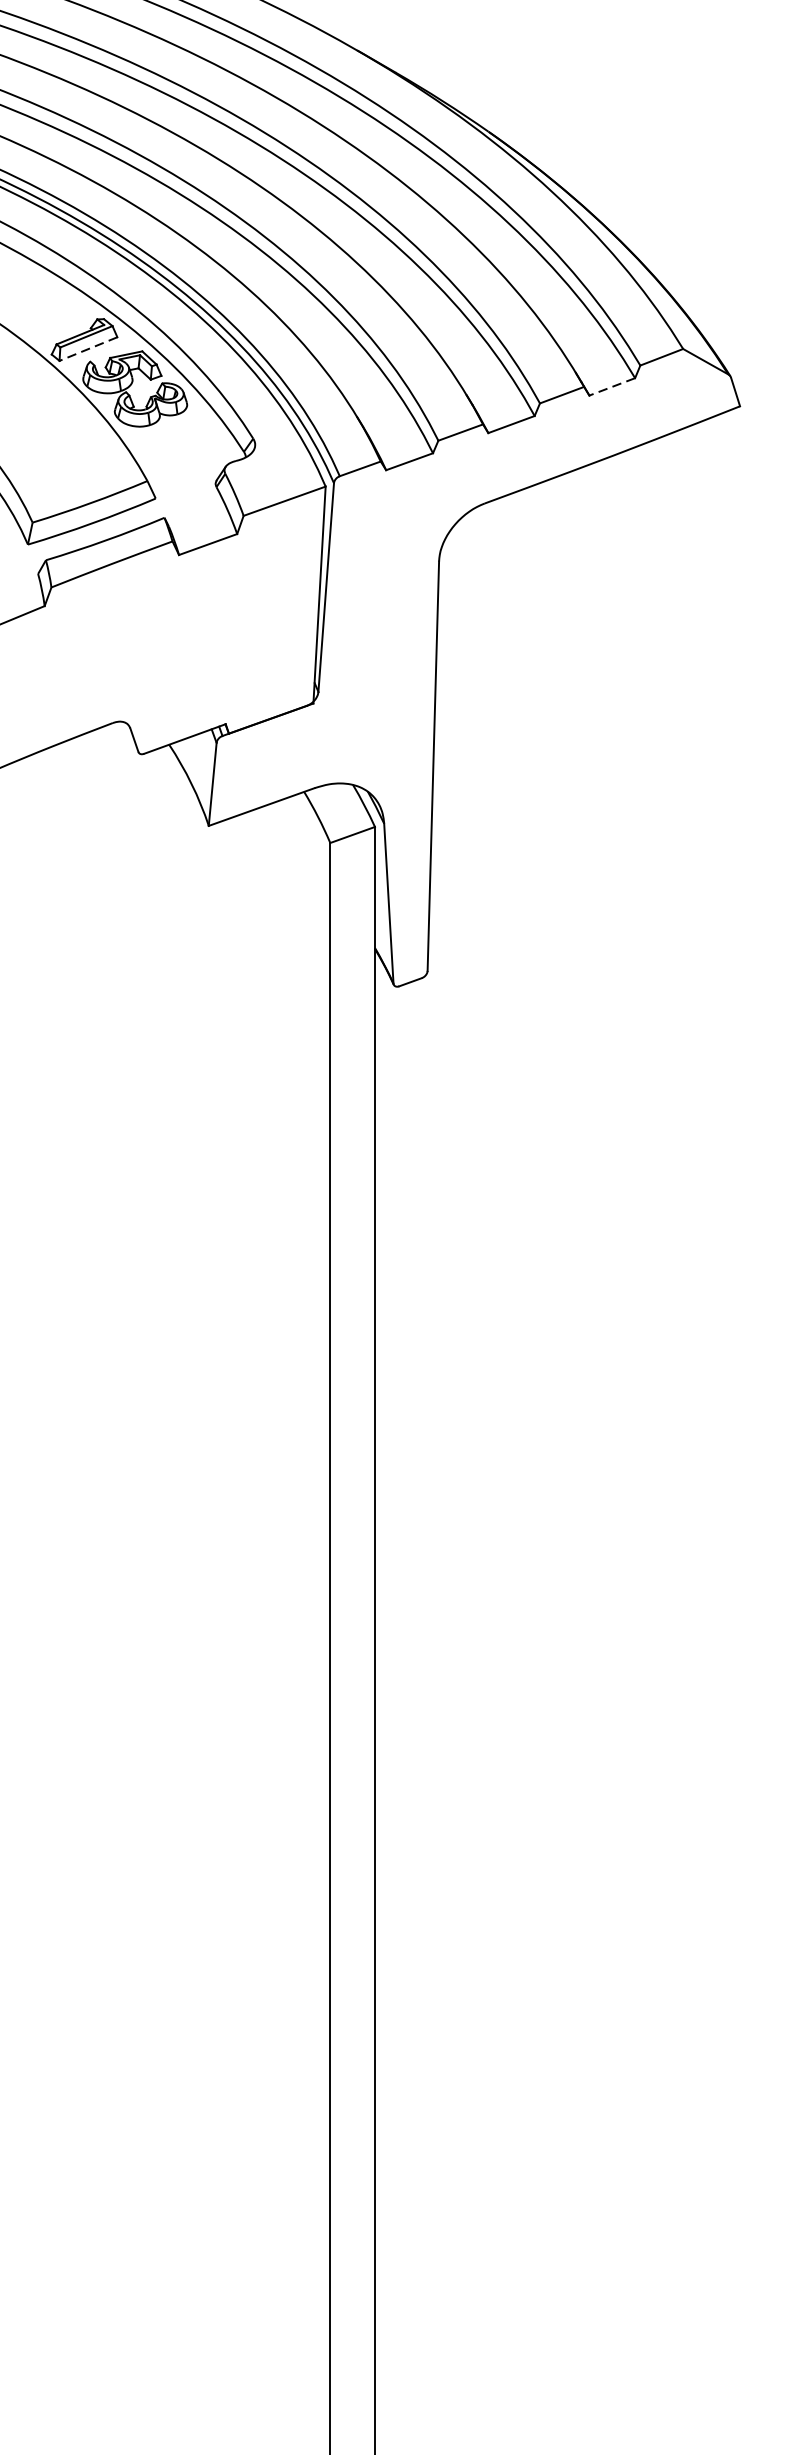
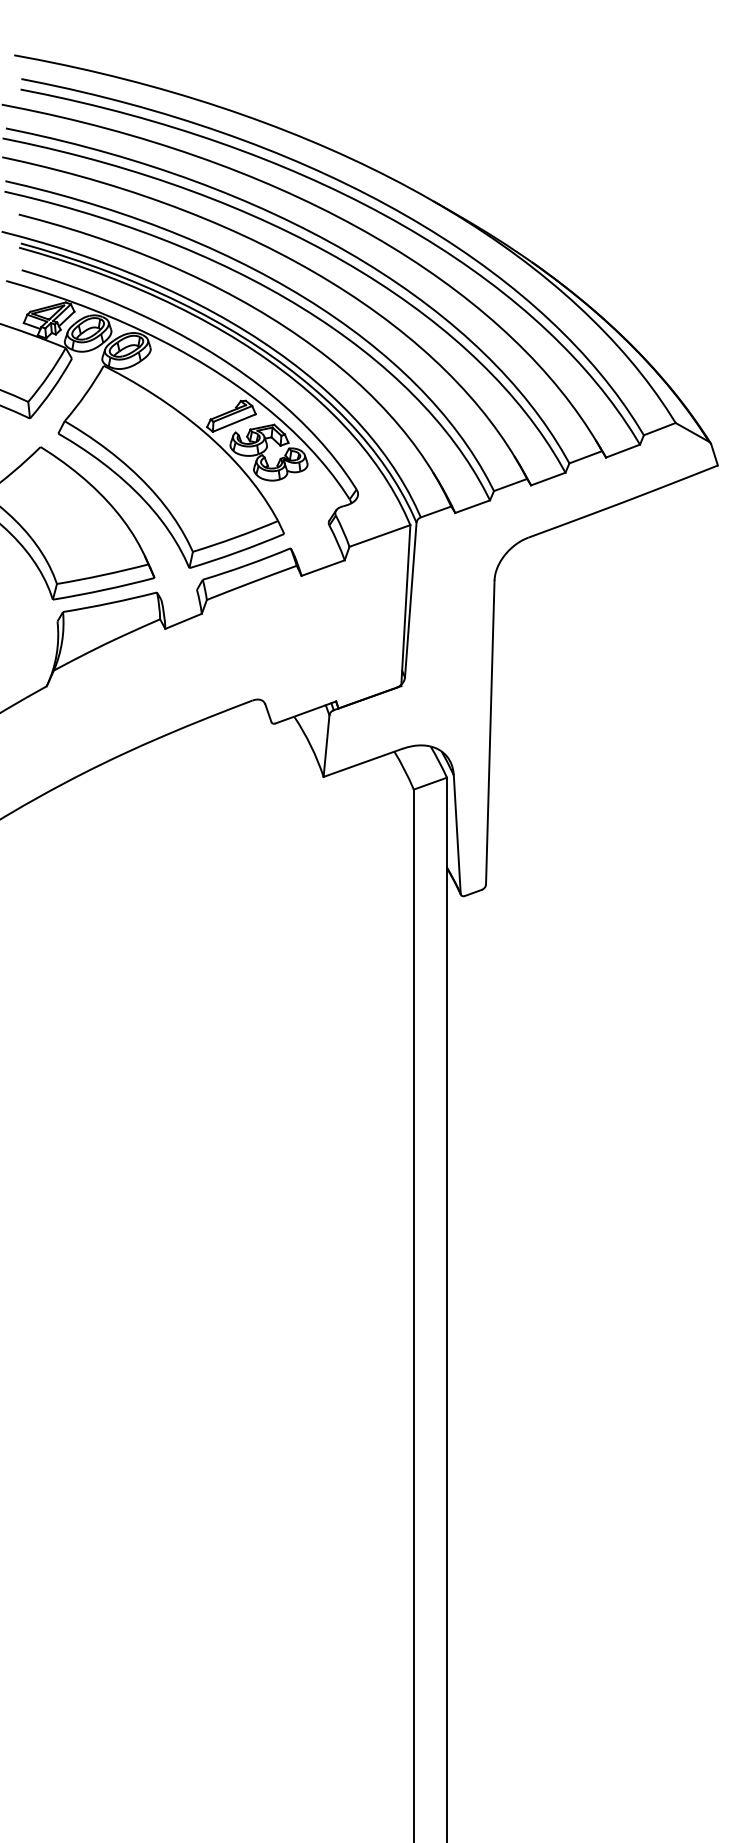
line: (87, 349) -> (233, 423), dashed -> solid
line: (611, 387) -> (622, 451), dashed -> solid

